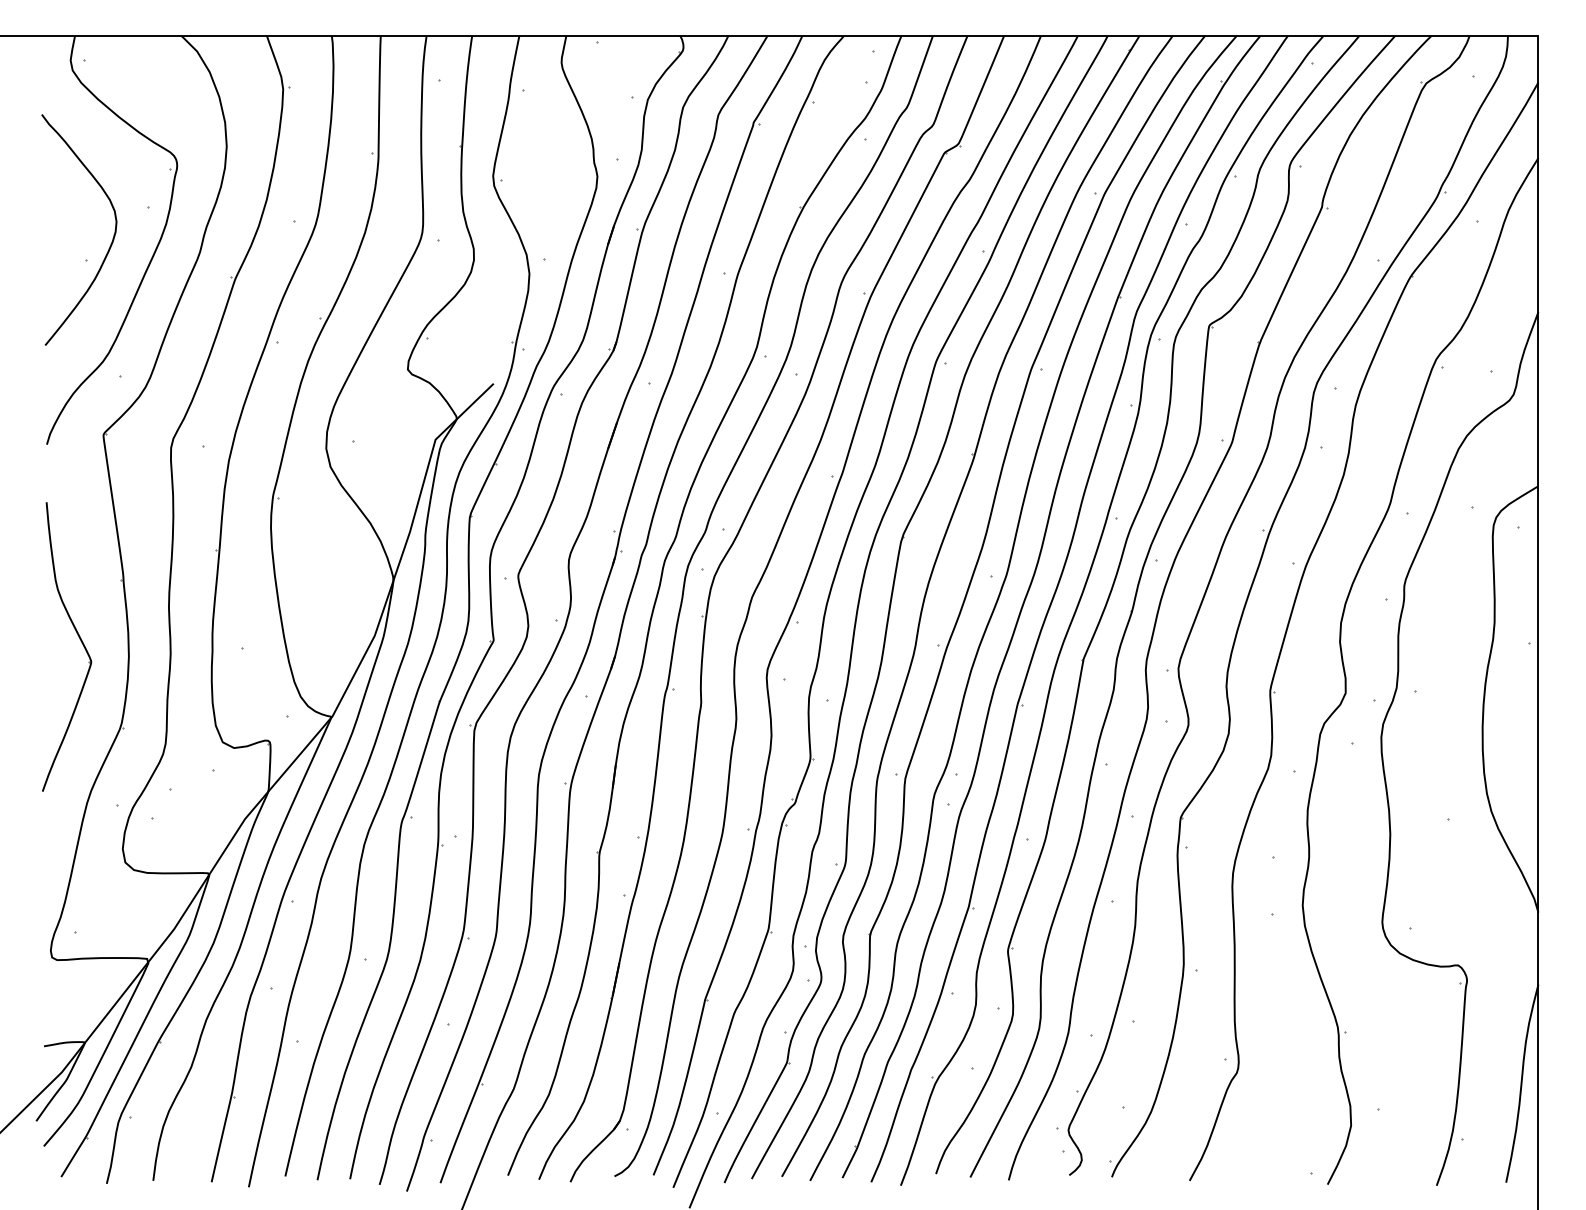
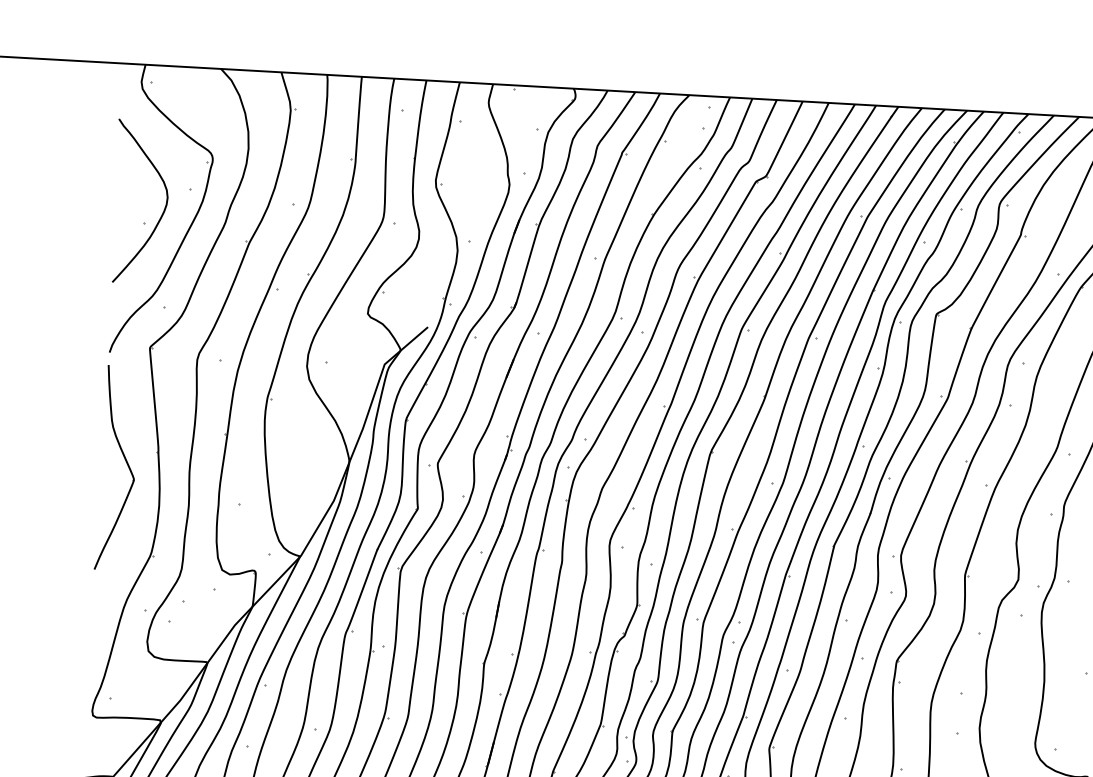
part: (79, 639) -> (126, 463), moved

